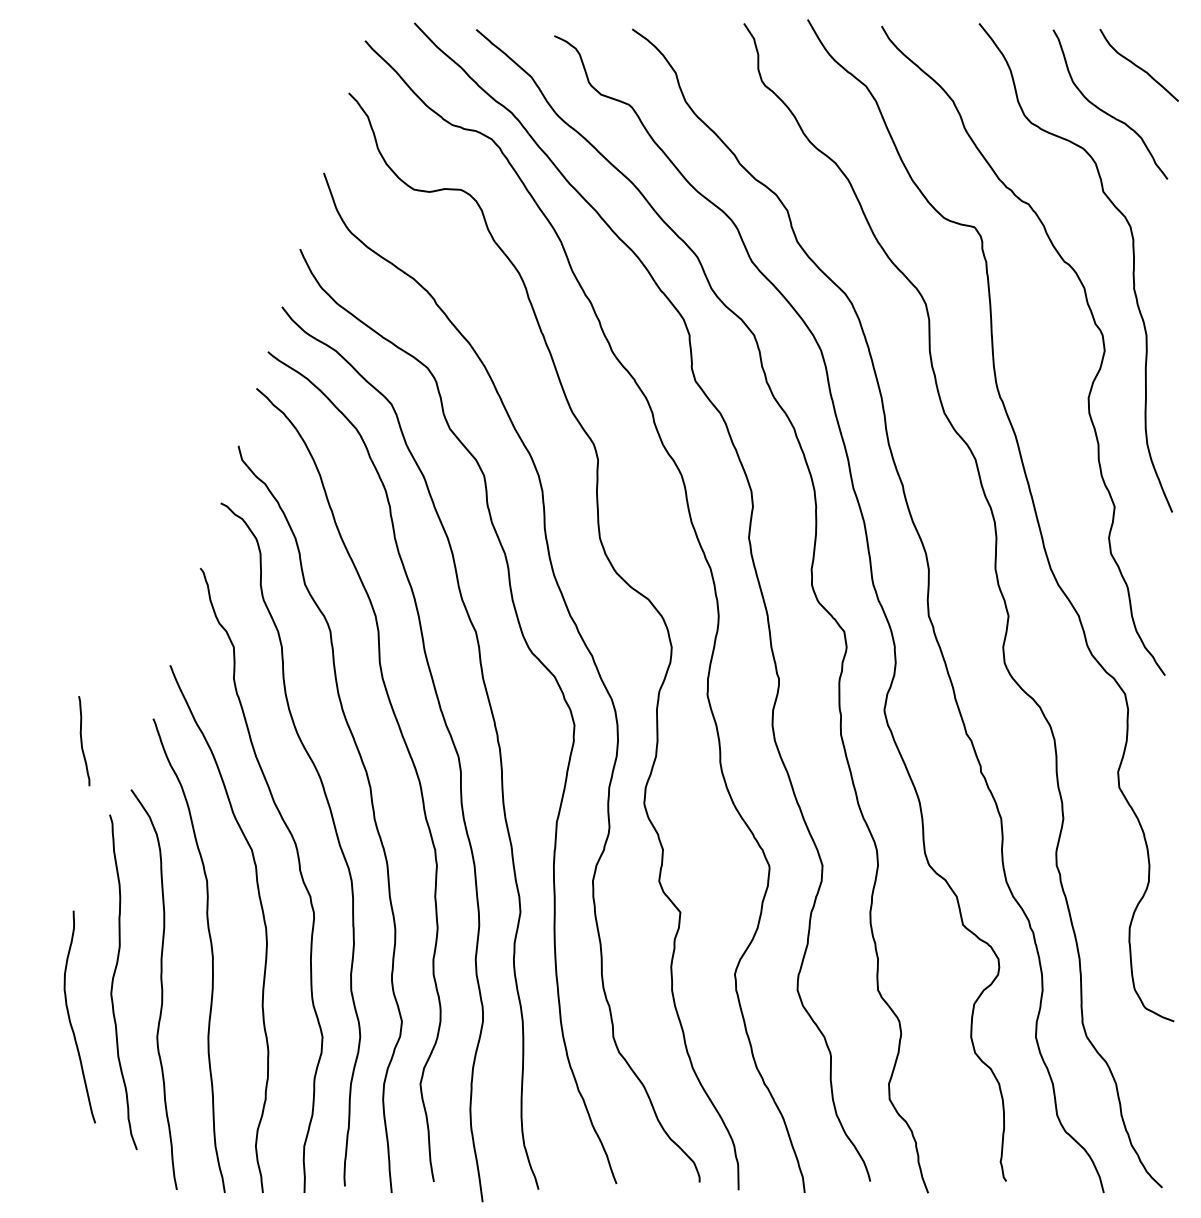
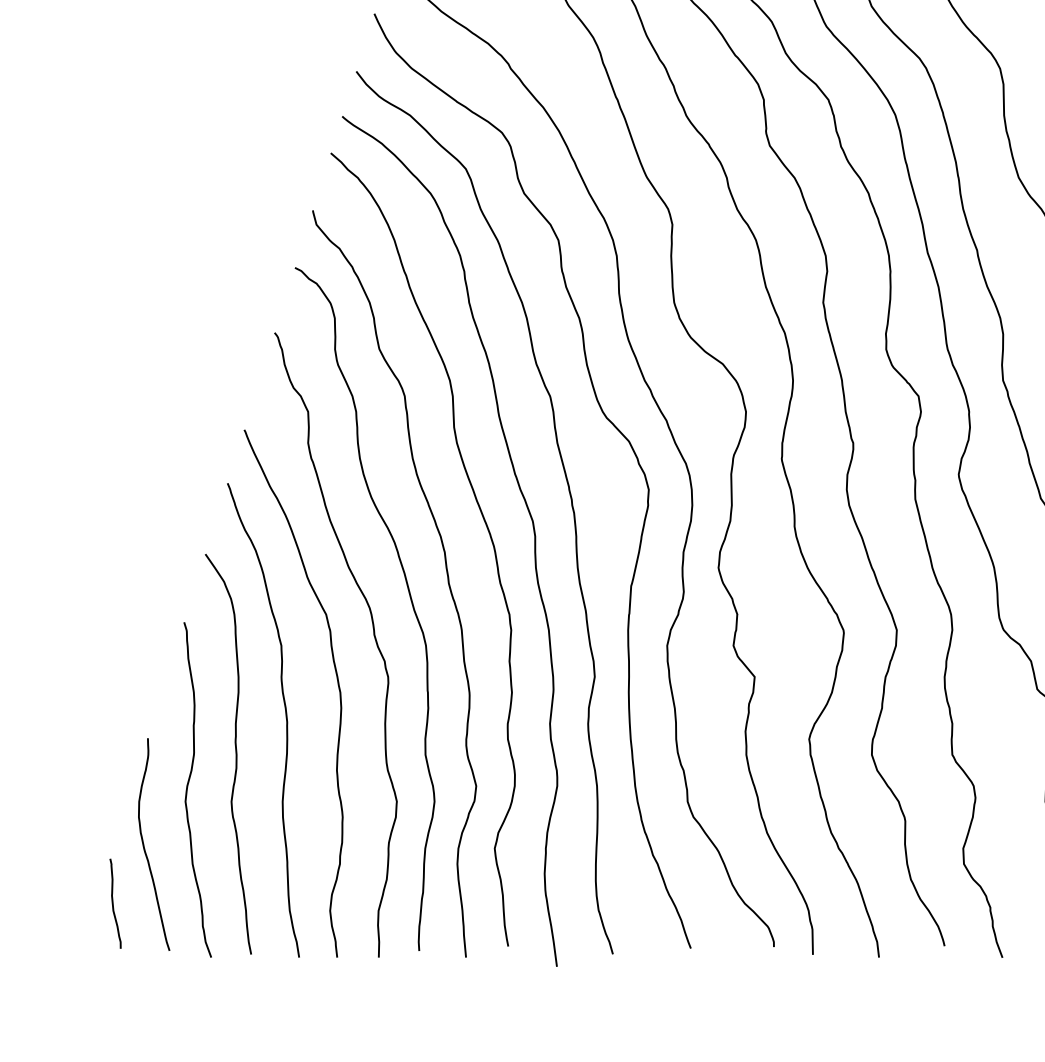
curve: (82, 741) -> (113, 904), moved
curve: (113, 982) -> (187, 790), moved
curve: (70, 1017) -> (144, 845), moved

